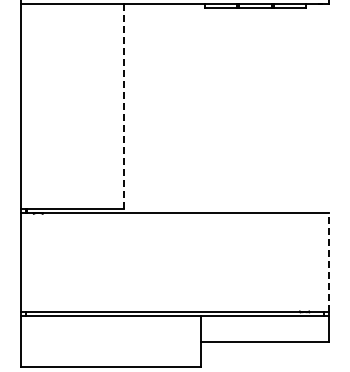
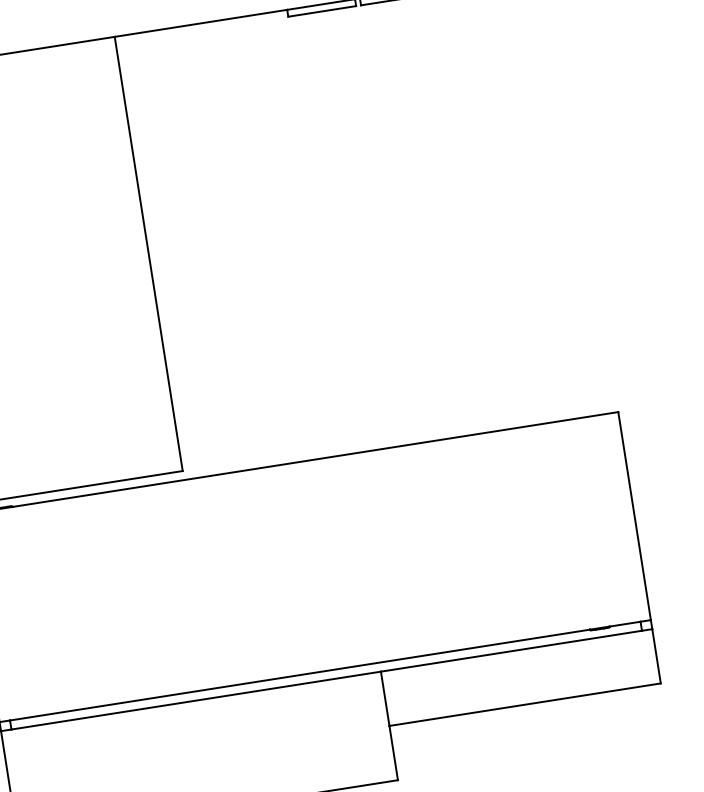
line: (123, 106) -> (148, 253), dashed -> solid
line: (328, 262) -> (634, 516), dashed -> solid

